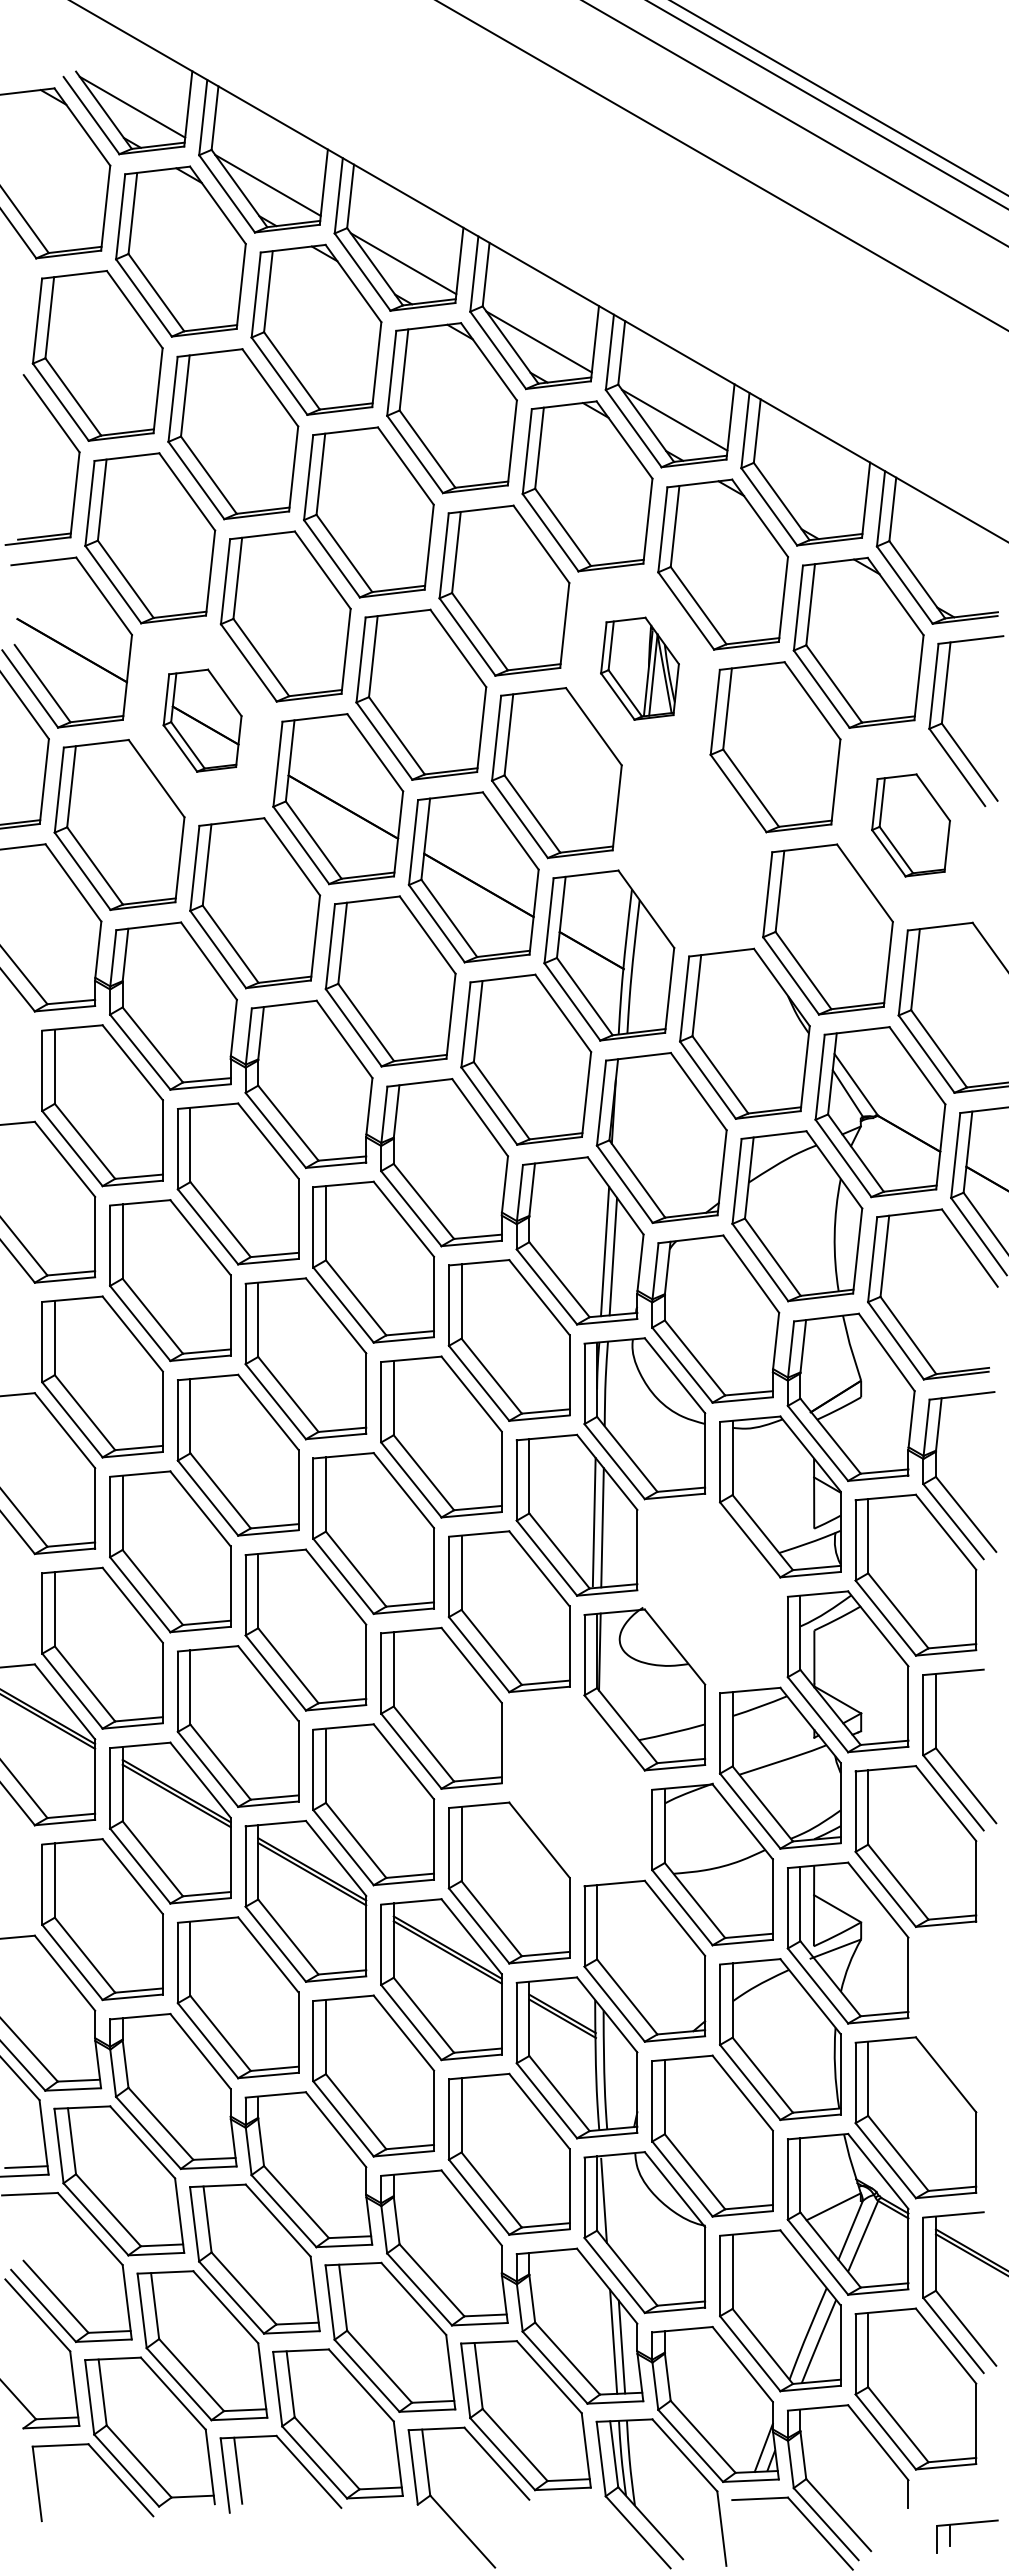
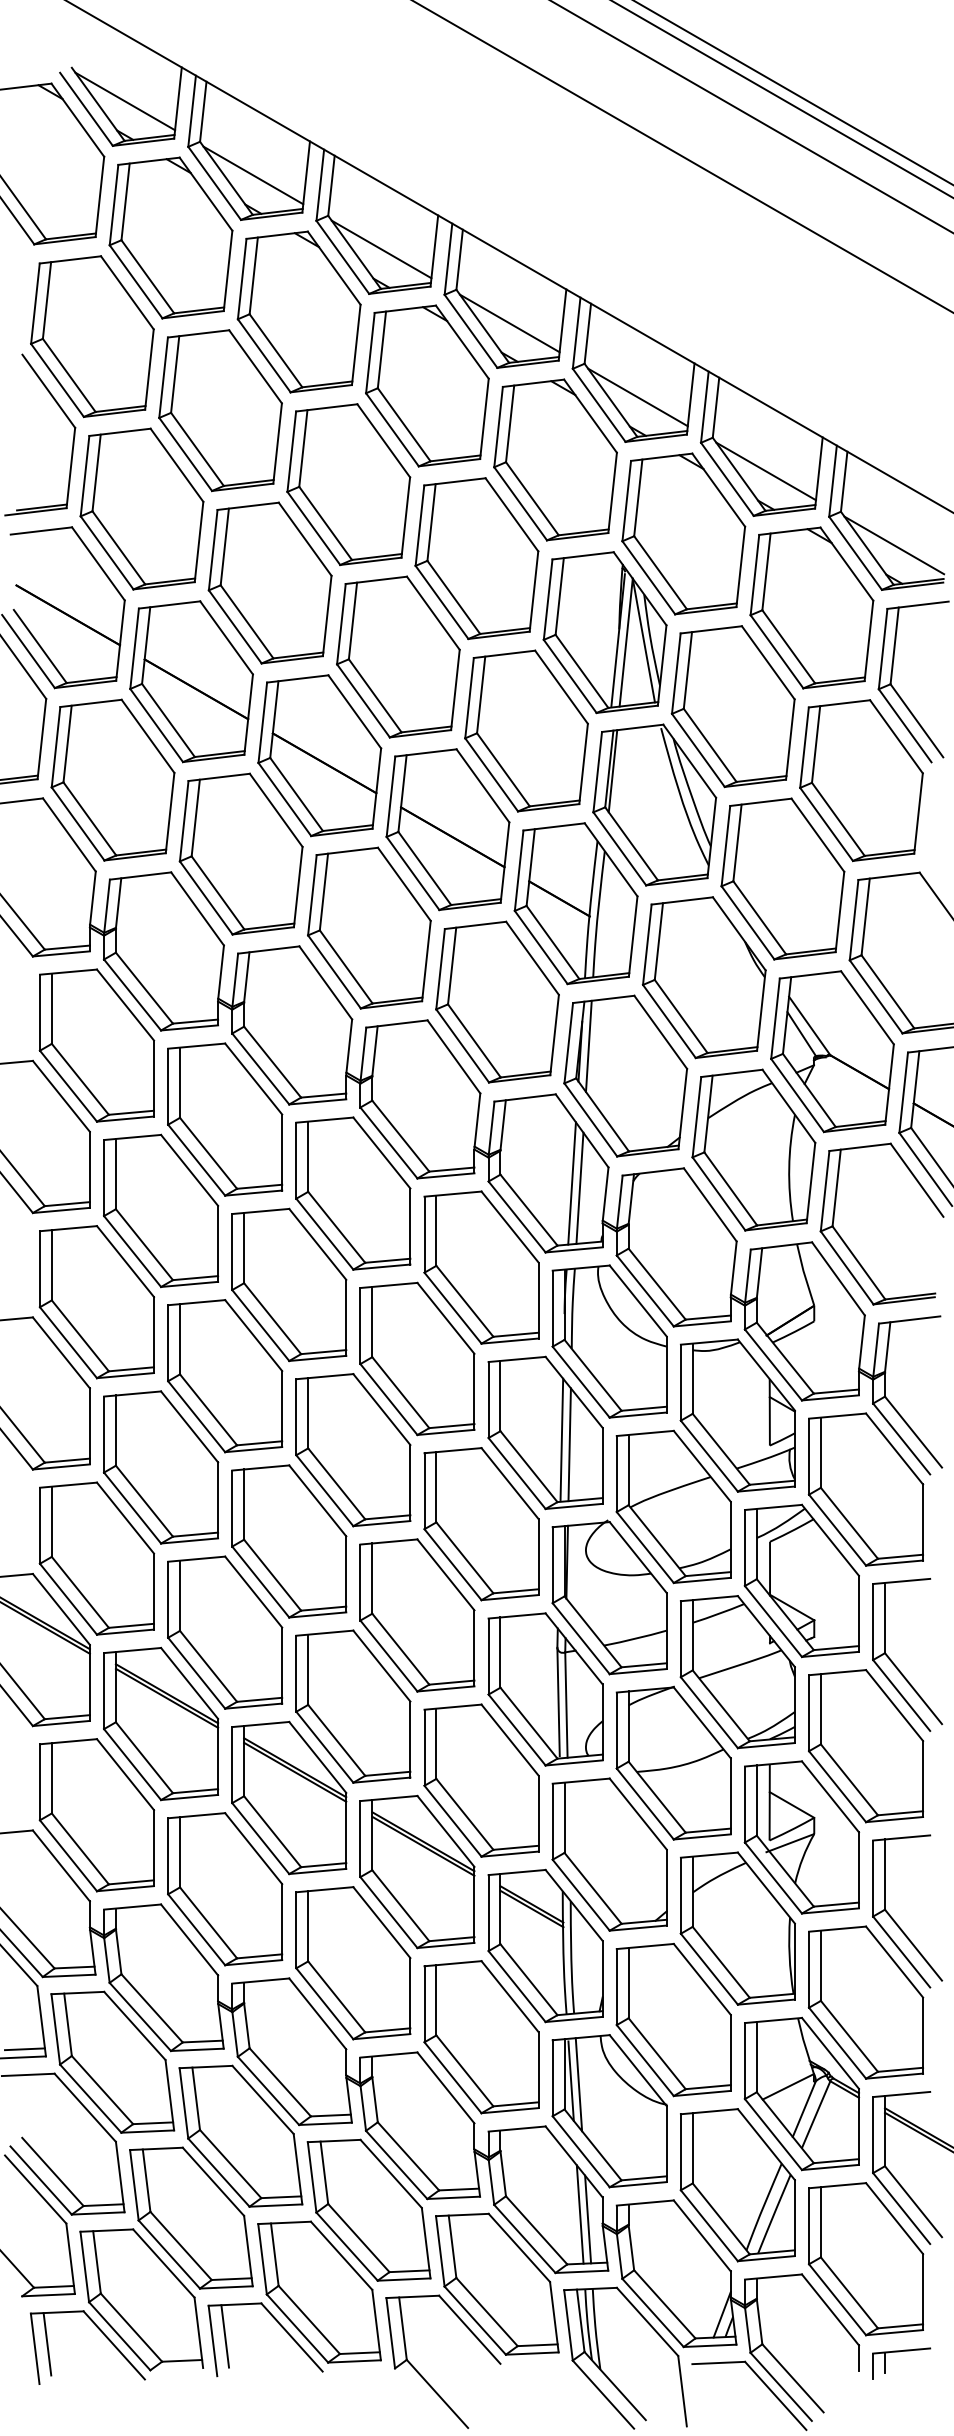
line: (809, 498) -> (765, 471), added
line: (945, 576) -> (894, 545), added
part: (639, 668) -> (604, 632), size x1.67
part: (202, 720) -> (191, 681), size x1.67
part: (910, 825) -> (860, 780), size x1.67
part: (692, 851) -> (654, 805), added
line: (622, 1106) -> (588, 1046), added
part: (712, 1593) -> (673, 1506), added
part: (576, 1786) -> (545, 1689), added
part: (946, 2030) -> (894, 1920), added
line: (611, 2204) -> (578, 2084), added
line: (50, 2479) -> (47, 2344), added
part: (967, 2524) -> (901, 2352), moved

